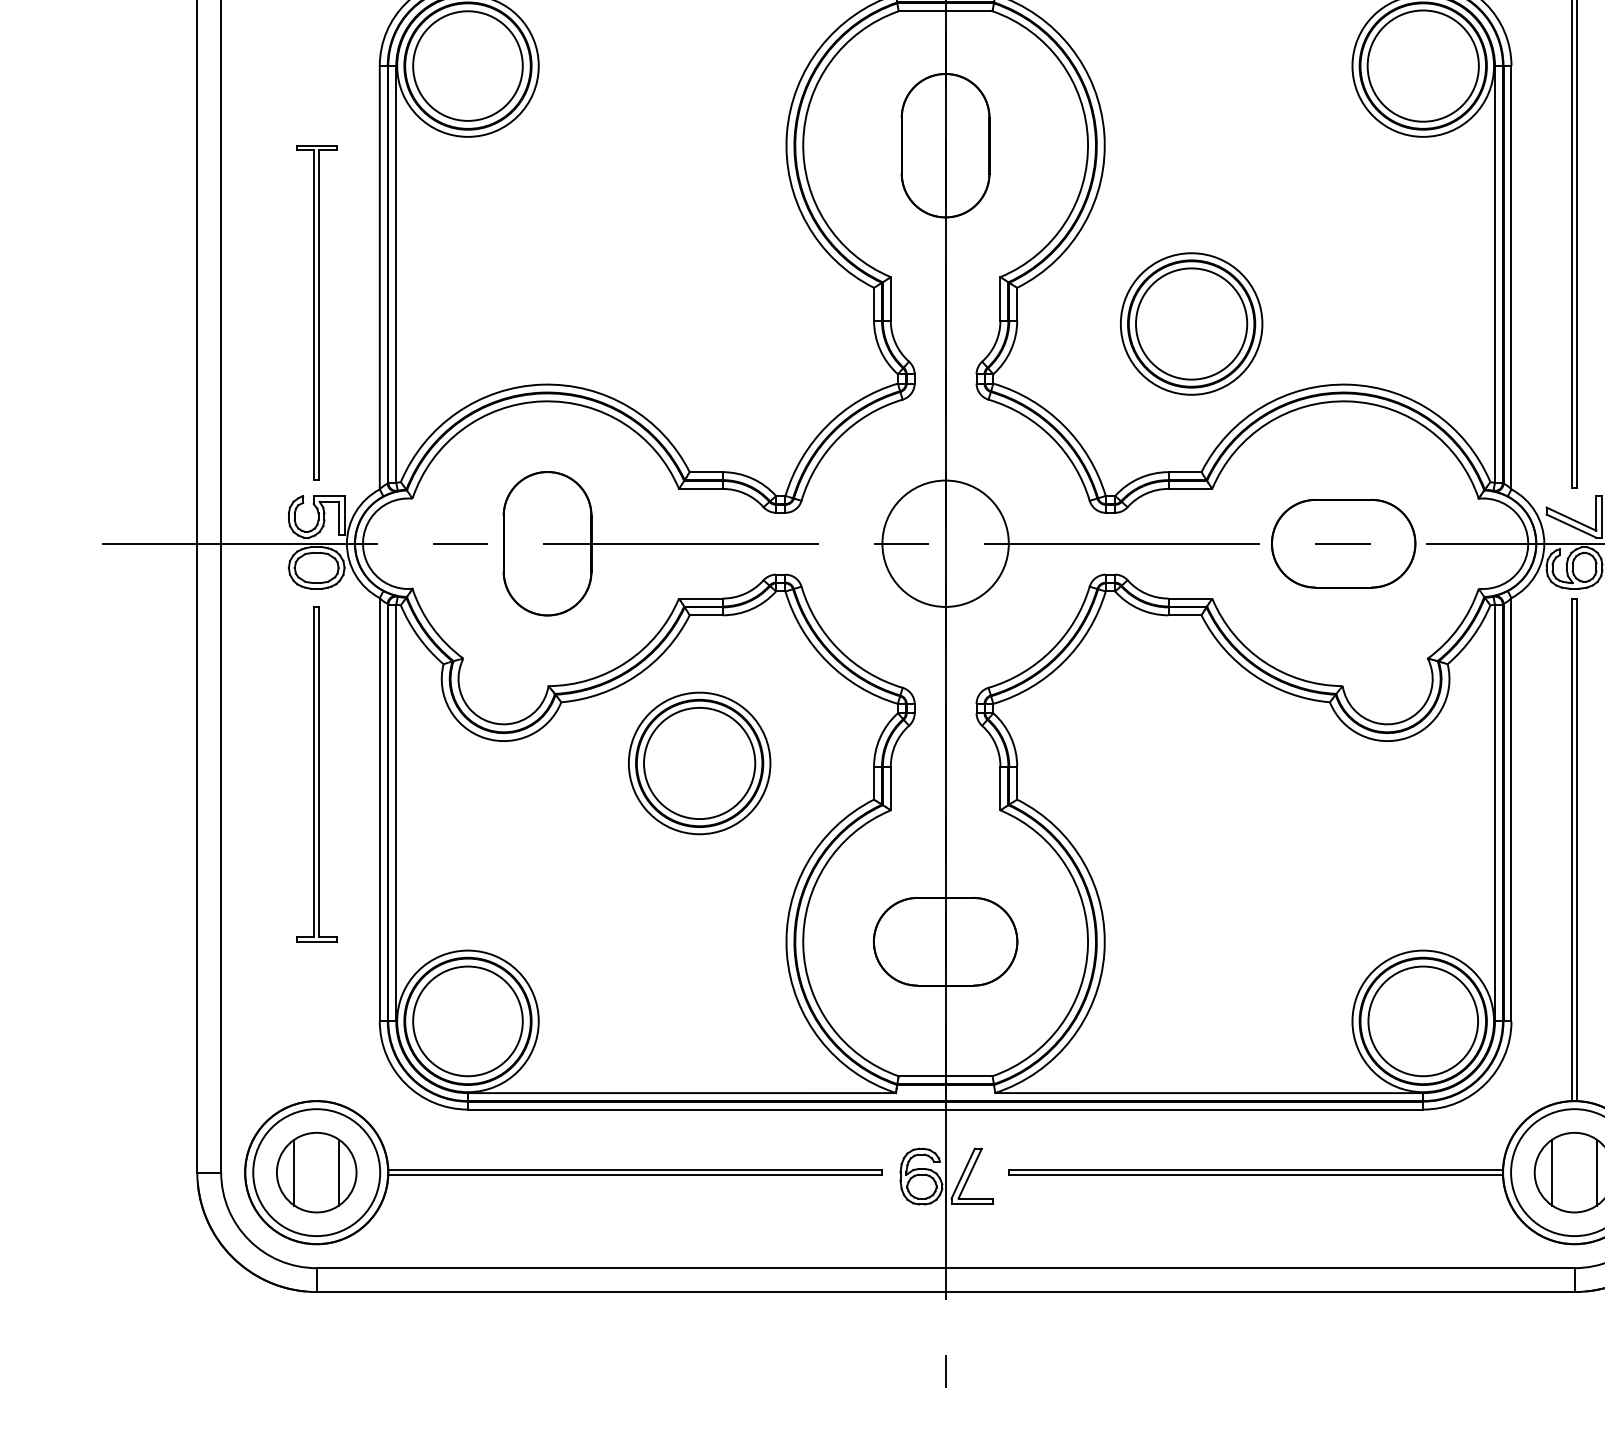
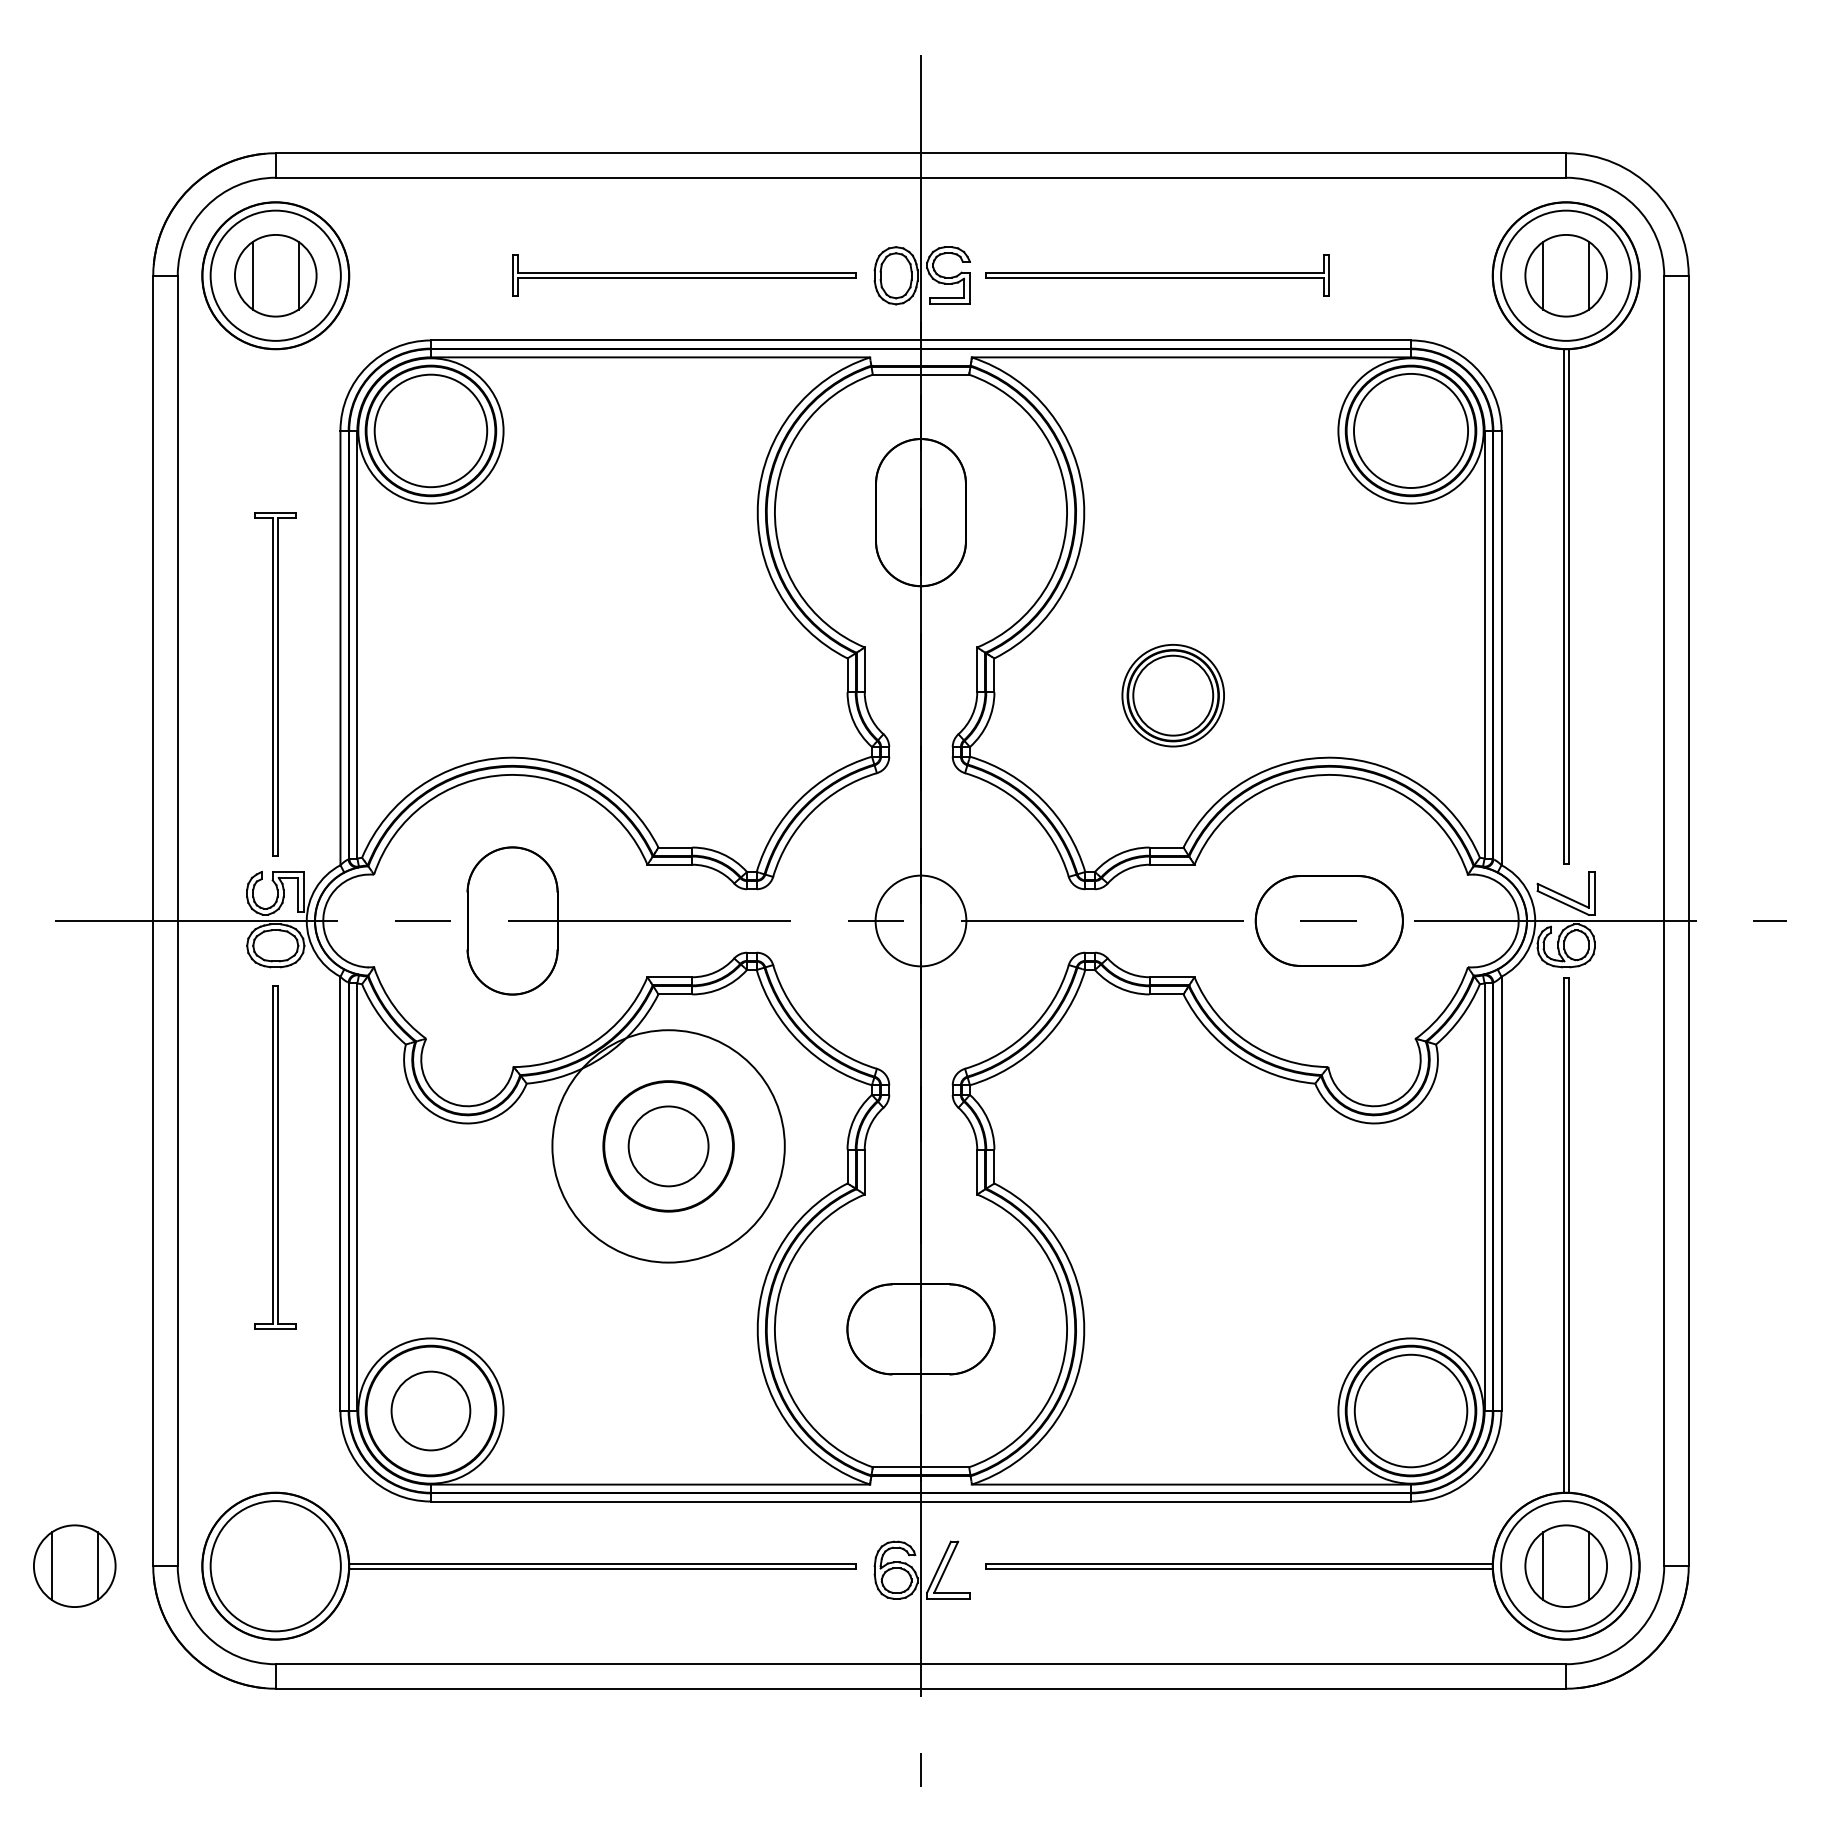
part: (1190, 323) -> (1172, 695), size x0.7
circle: (945, 543) -> (920, 920), size x0.7
circle: (699, 763) -> (668, 1146), size x0.7
circle: (699, 763) -> (668, 1146), size x1.6
circle: (467, 1020) -> (430, 1410), size x0.7
part: (316, 1171) -> (74, 1565), moved

